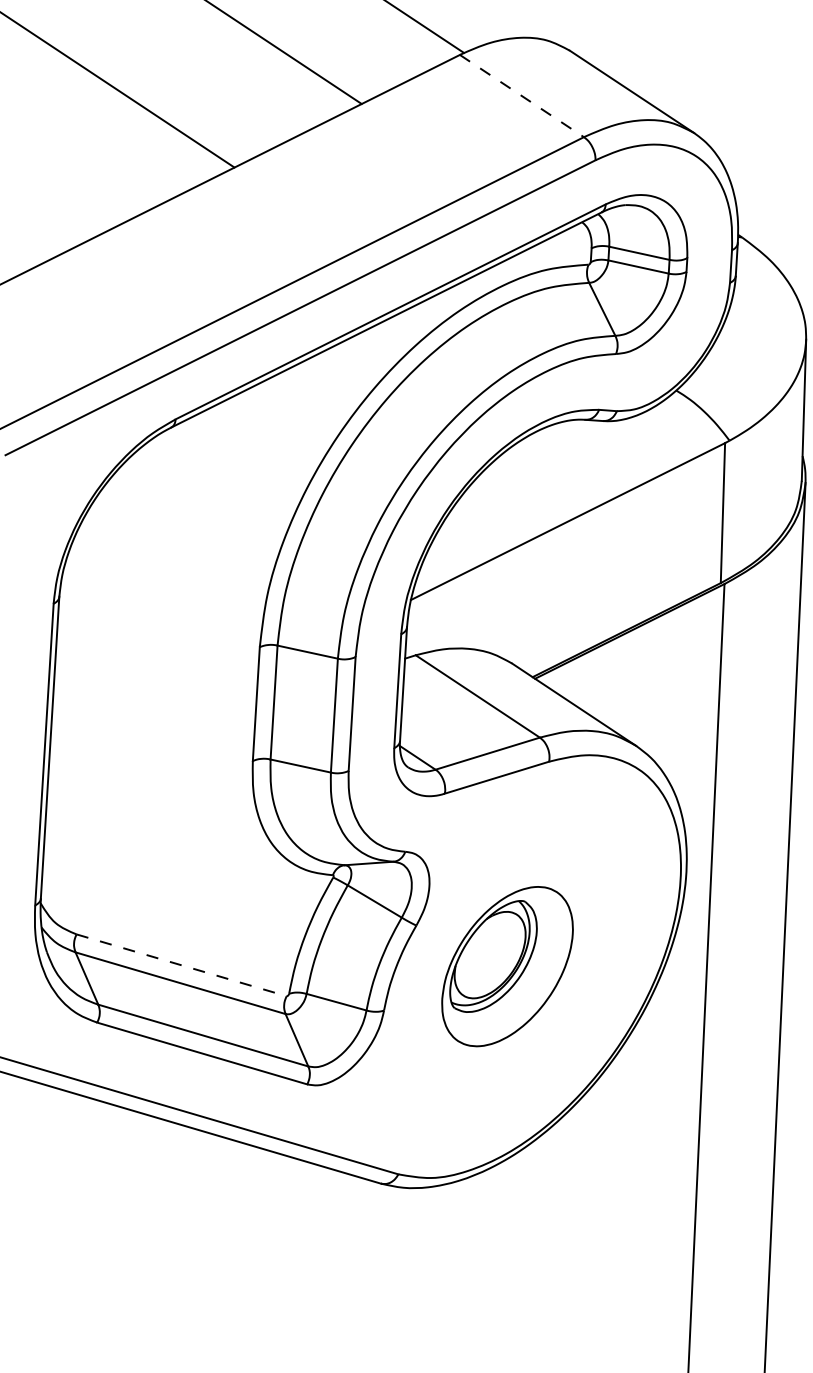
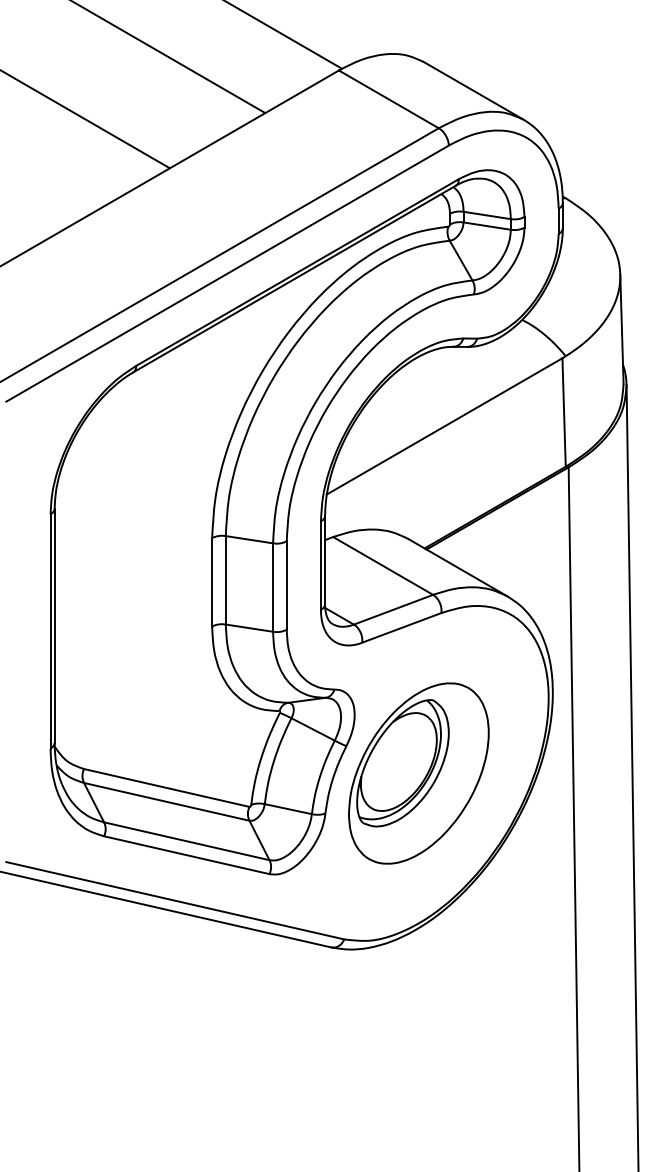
line: (521, 96) -> (388, 99), dashed -> solid
line: (181, 964) -> (166, 787), dashed -> solid
part: (507, 966) -> (418, 773), size x1.43

